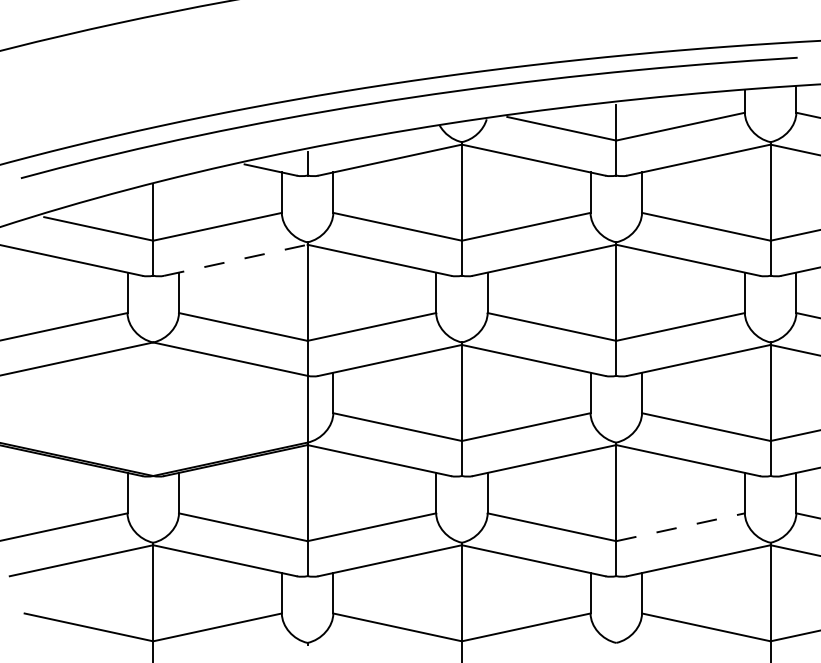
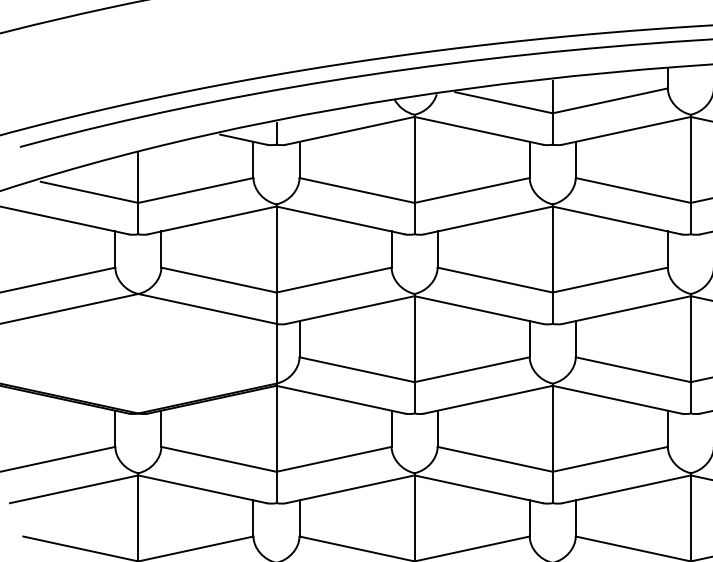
line: (236, 260) -> (212, 220), dashed -> solid
line: (680, 527) -> (610, 459), dashed -> solid

